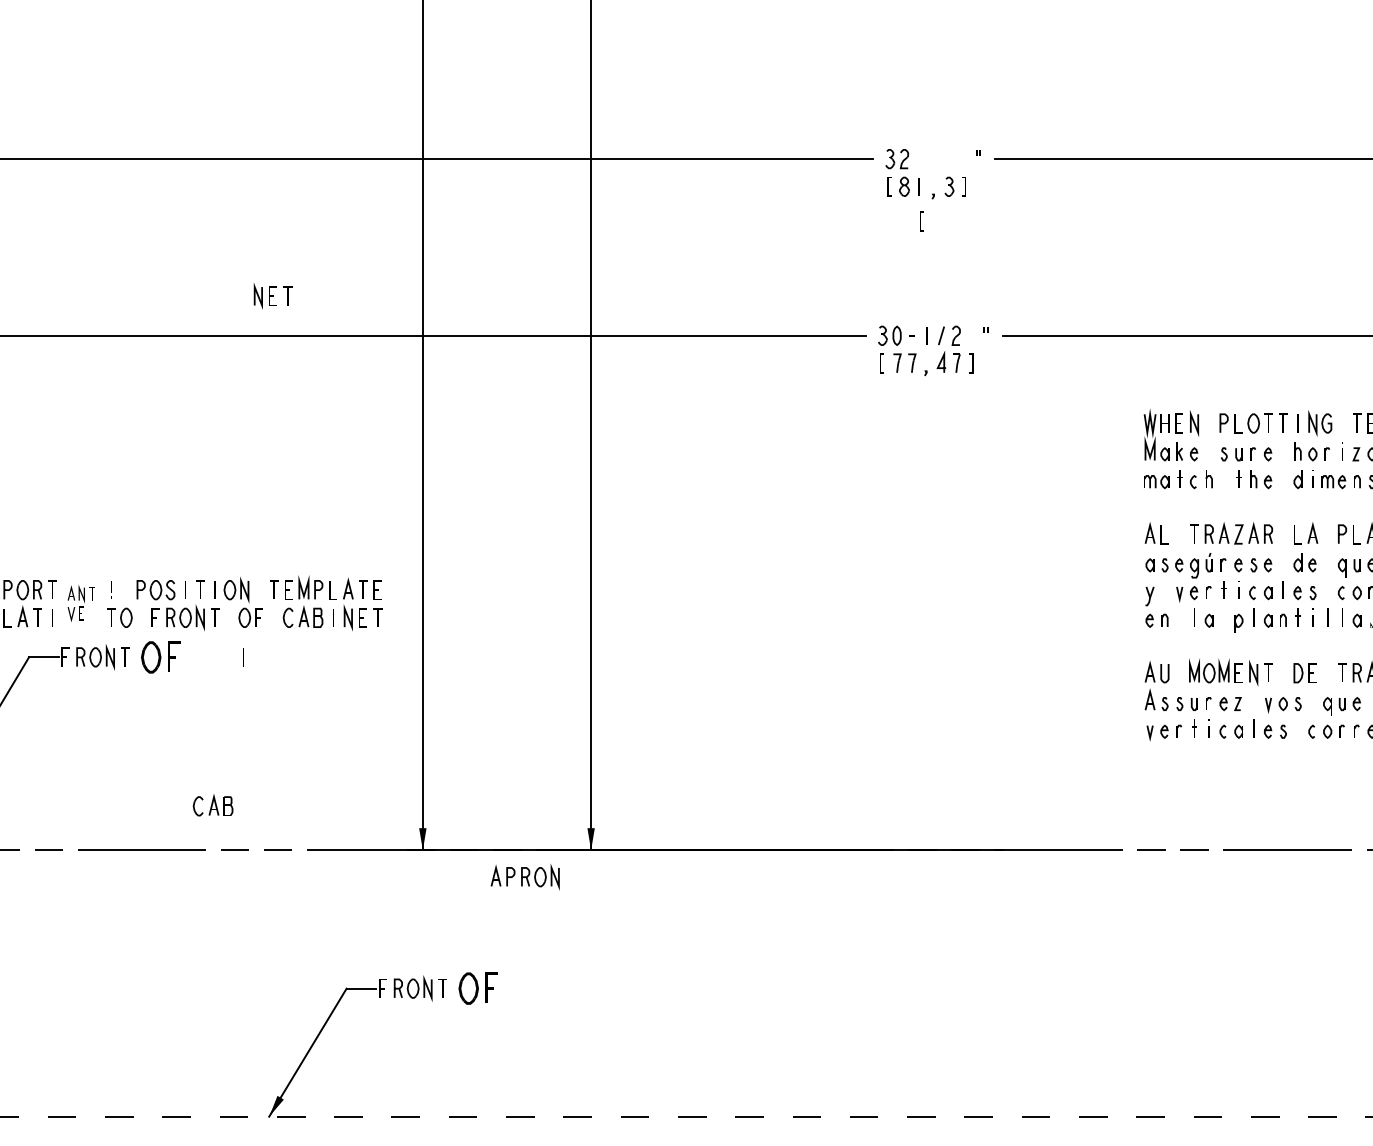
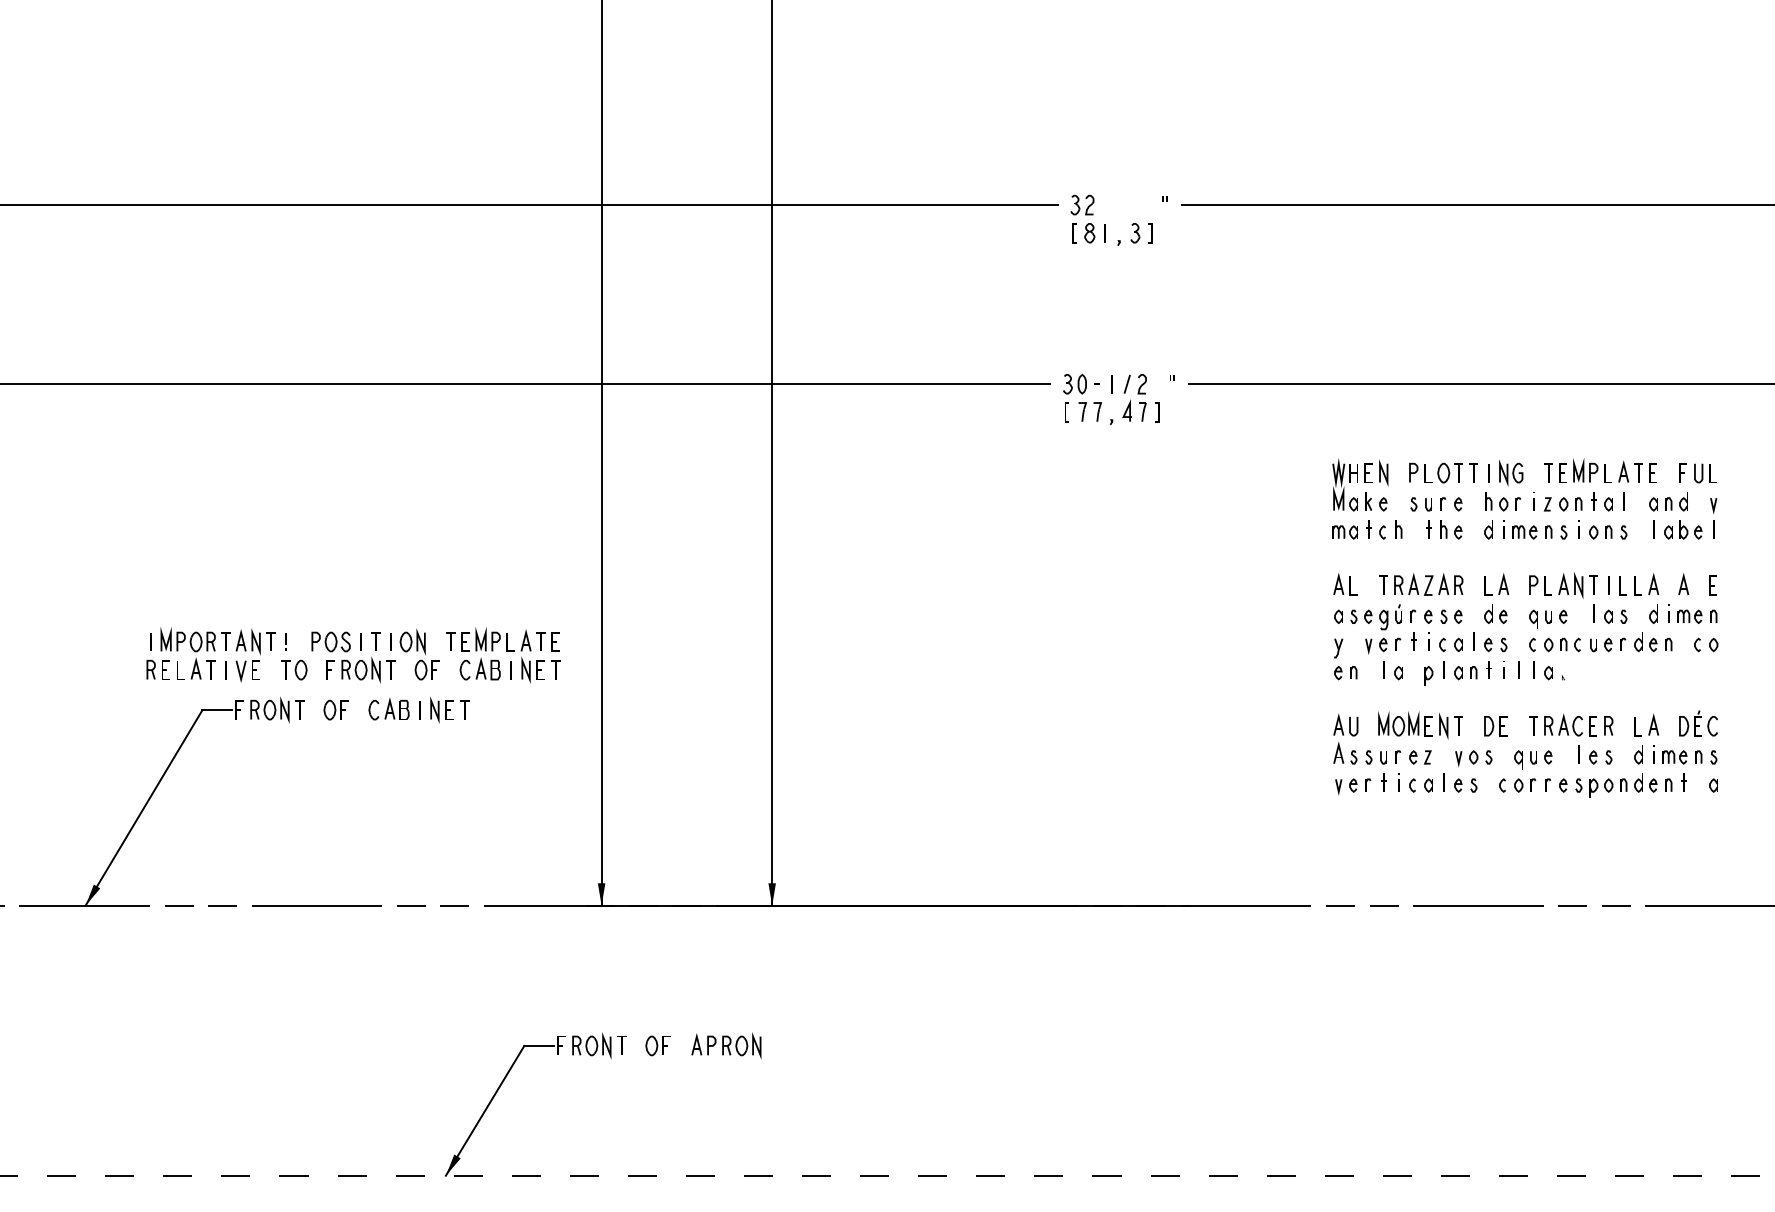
line: (920, 221) -> (1106, 268), removed
part: (272, 295) -> (449, 709), moved
part: (81, 603) -> (255, 655), size x1.43
part: (160, 656) -> (335, 709), size x0.62
part: (212, 804) -> (388, 708), moved
part: (525, 876) -> (726, 1045), moved
part: (477, 988) -> (657, 1045), size x0.62

